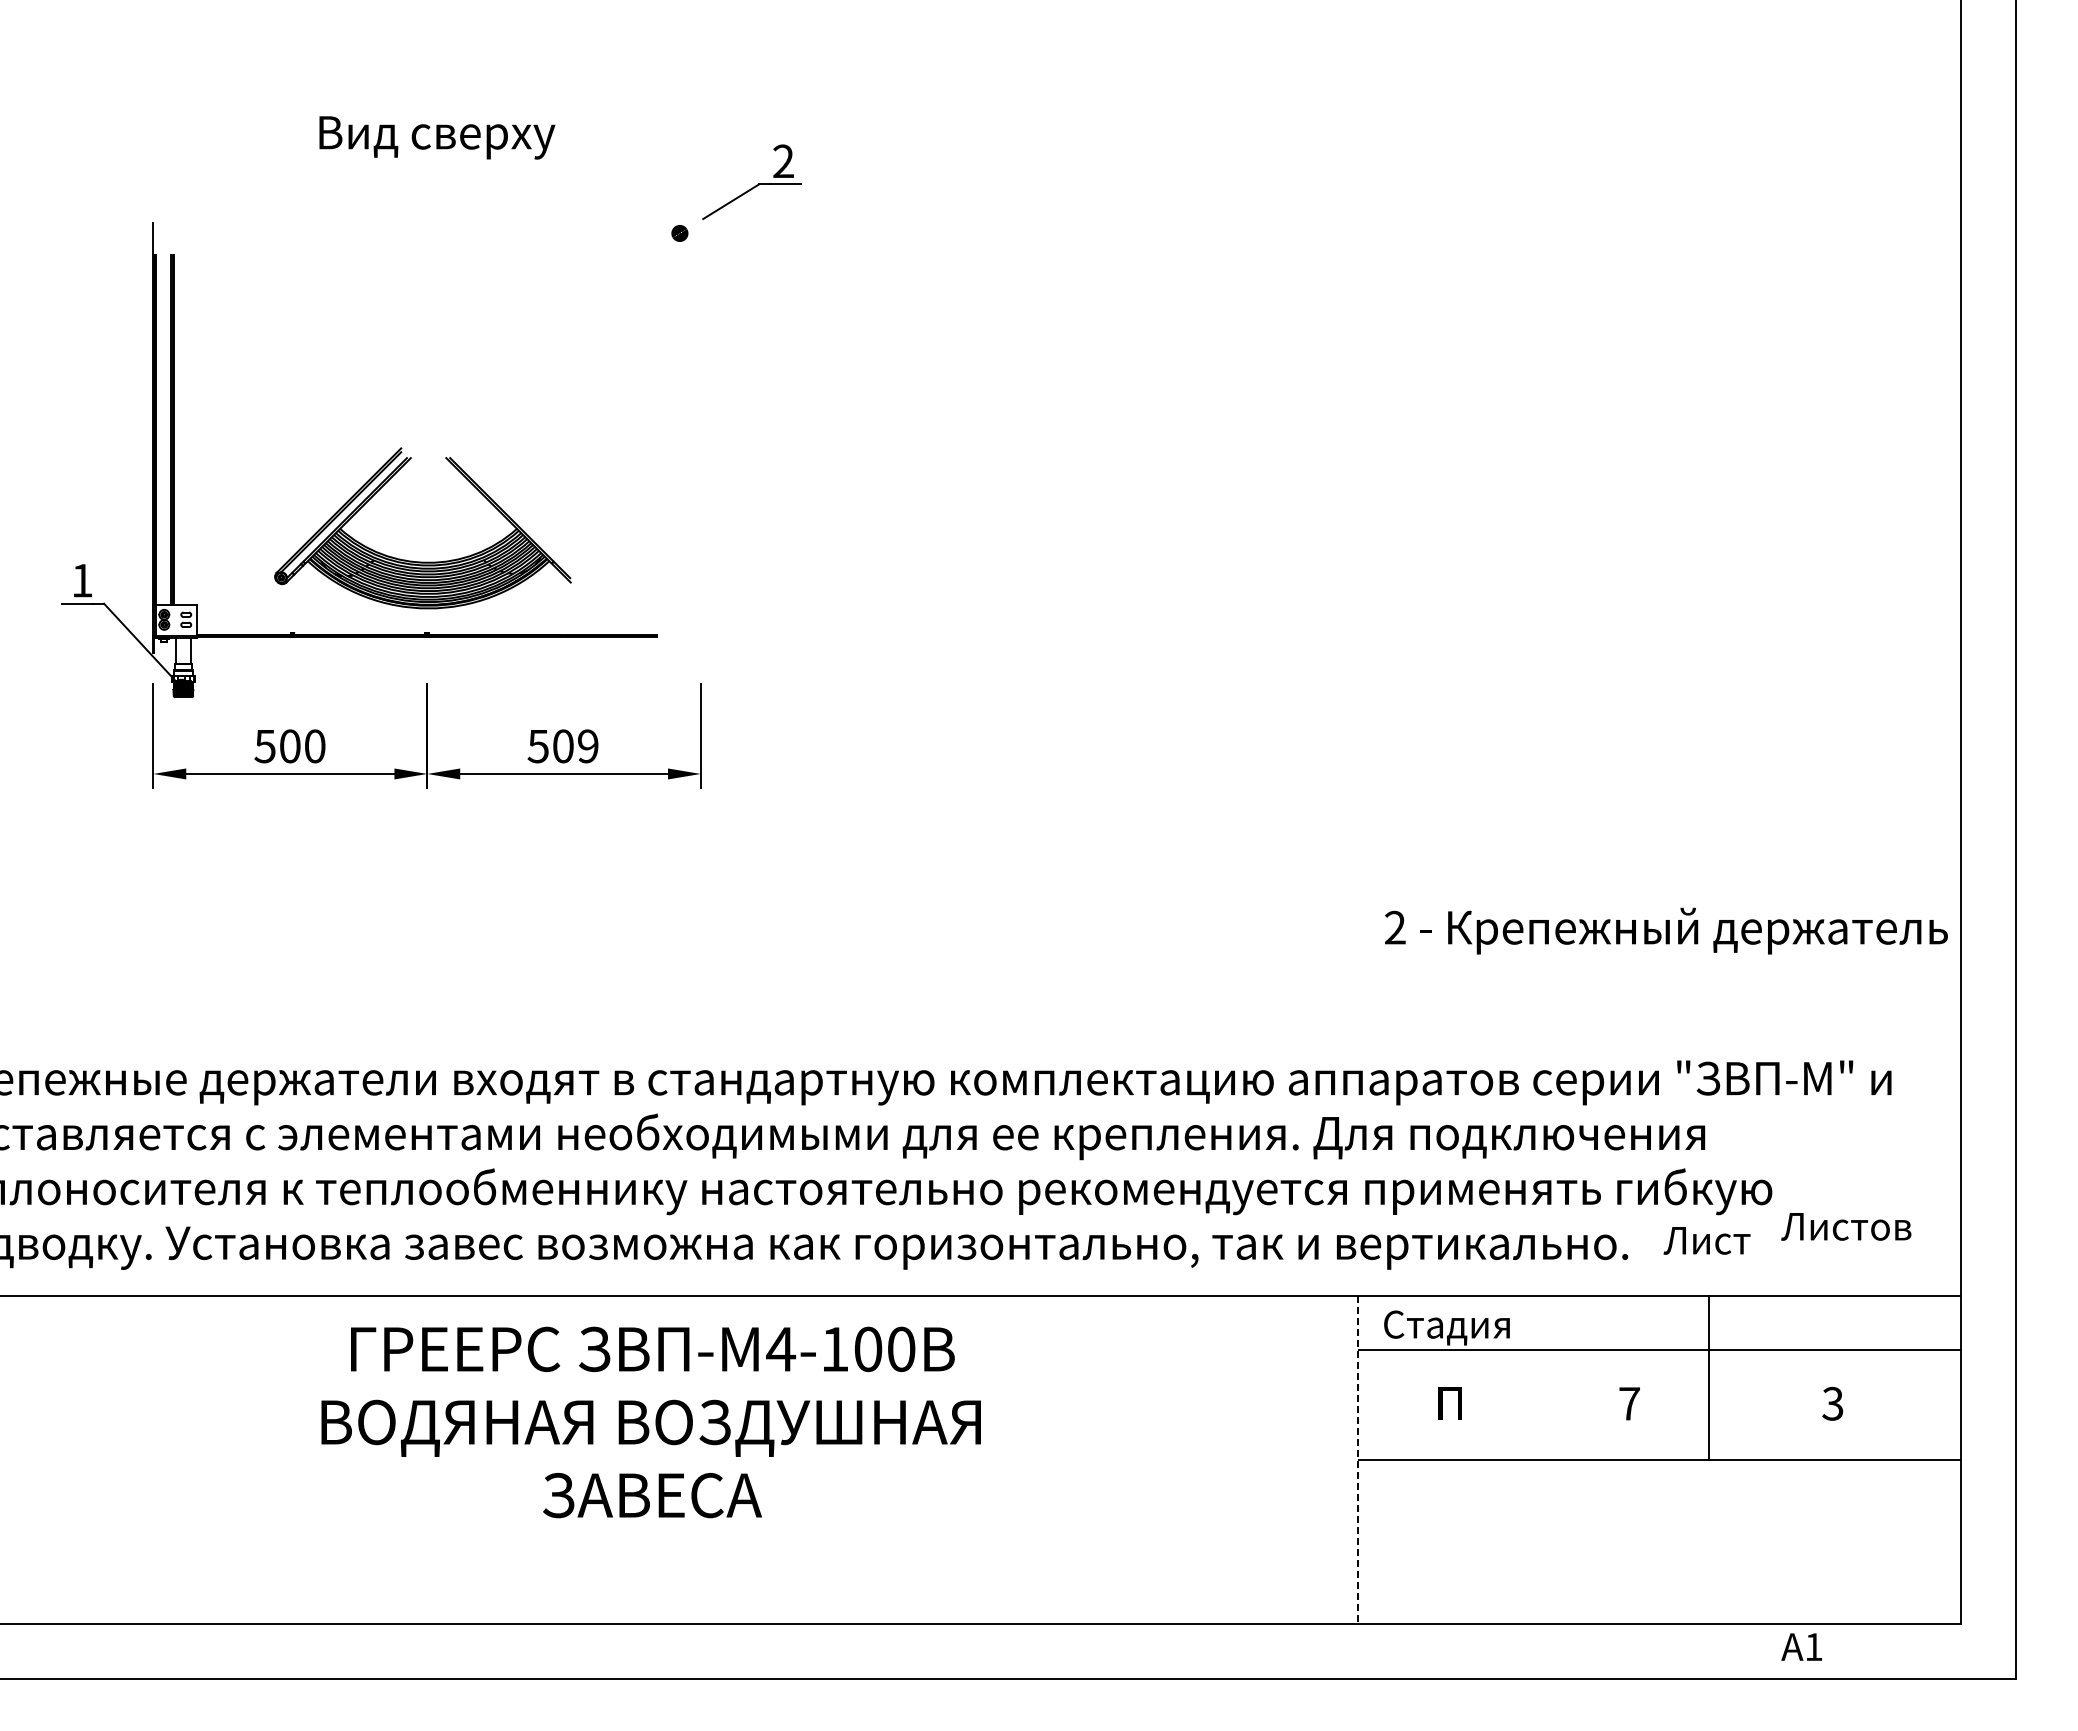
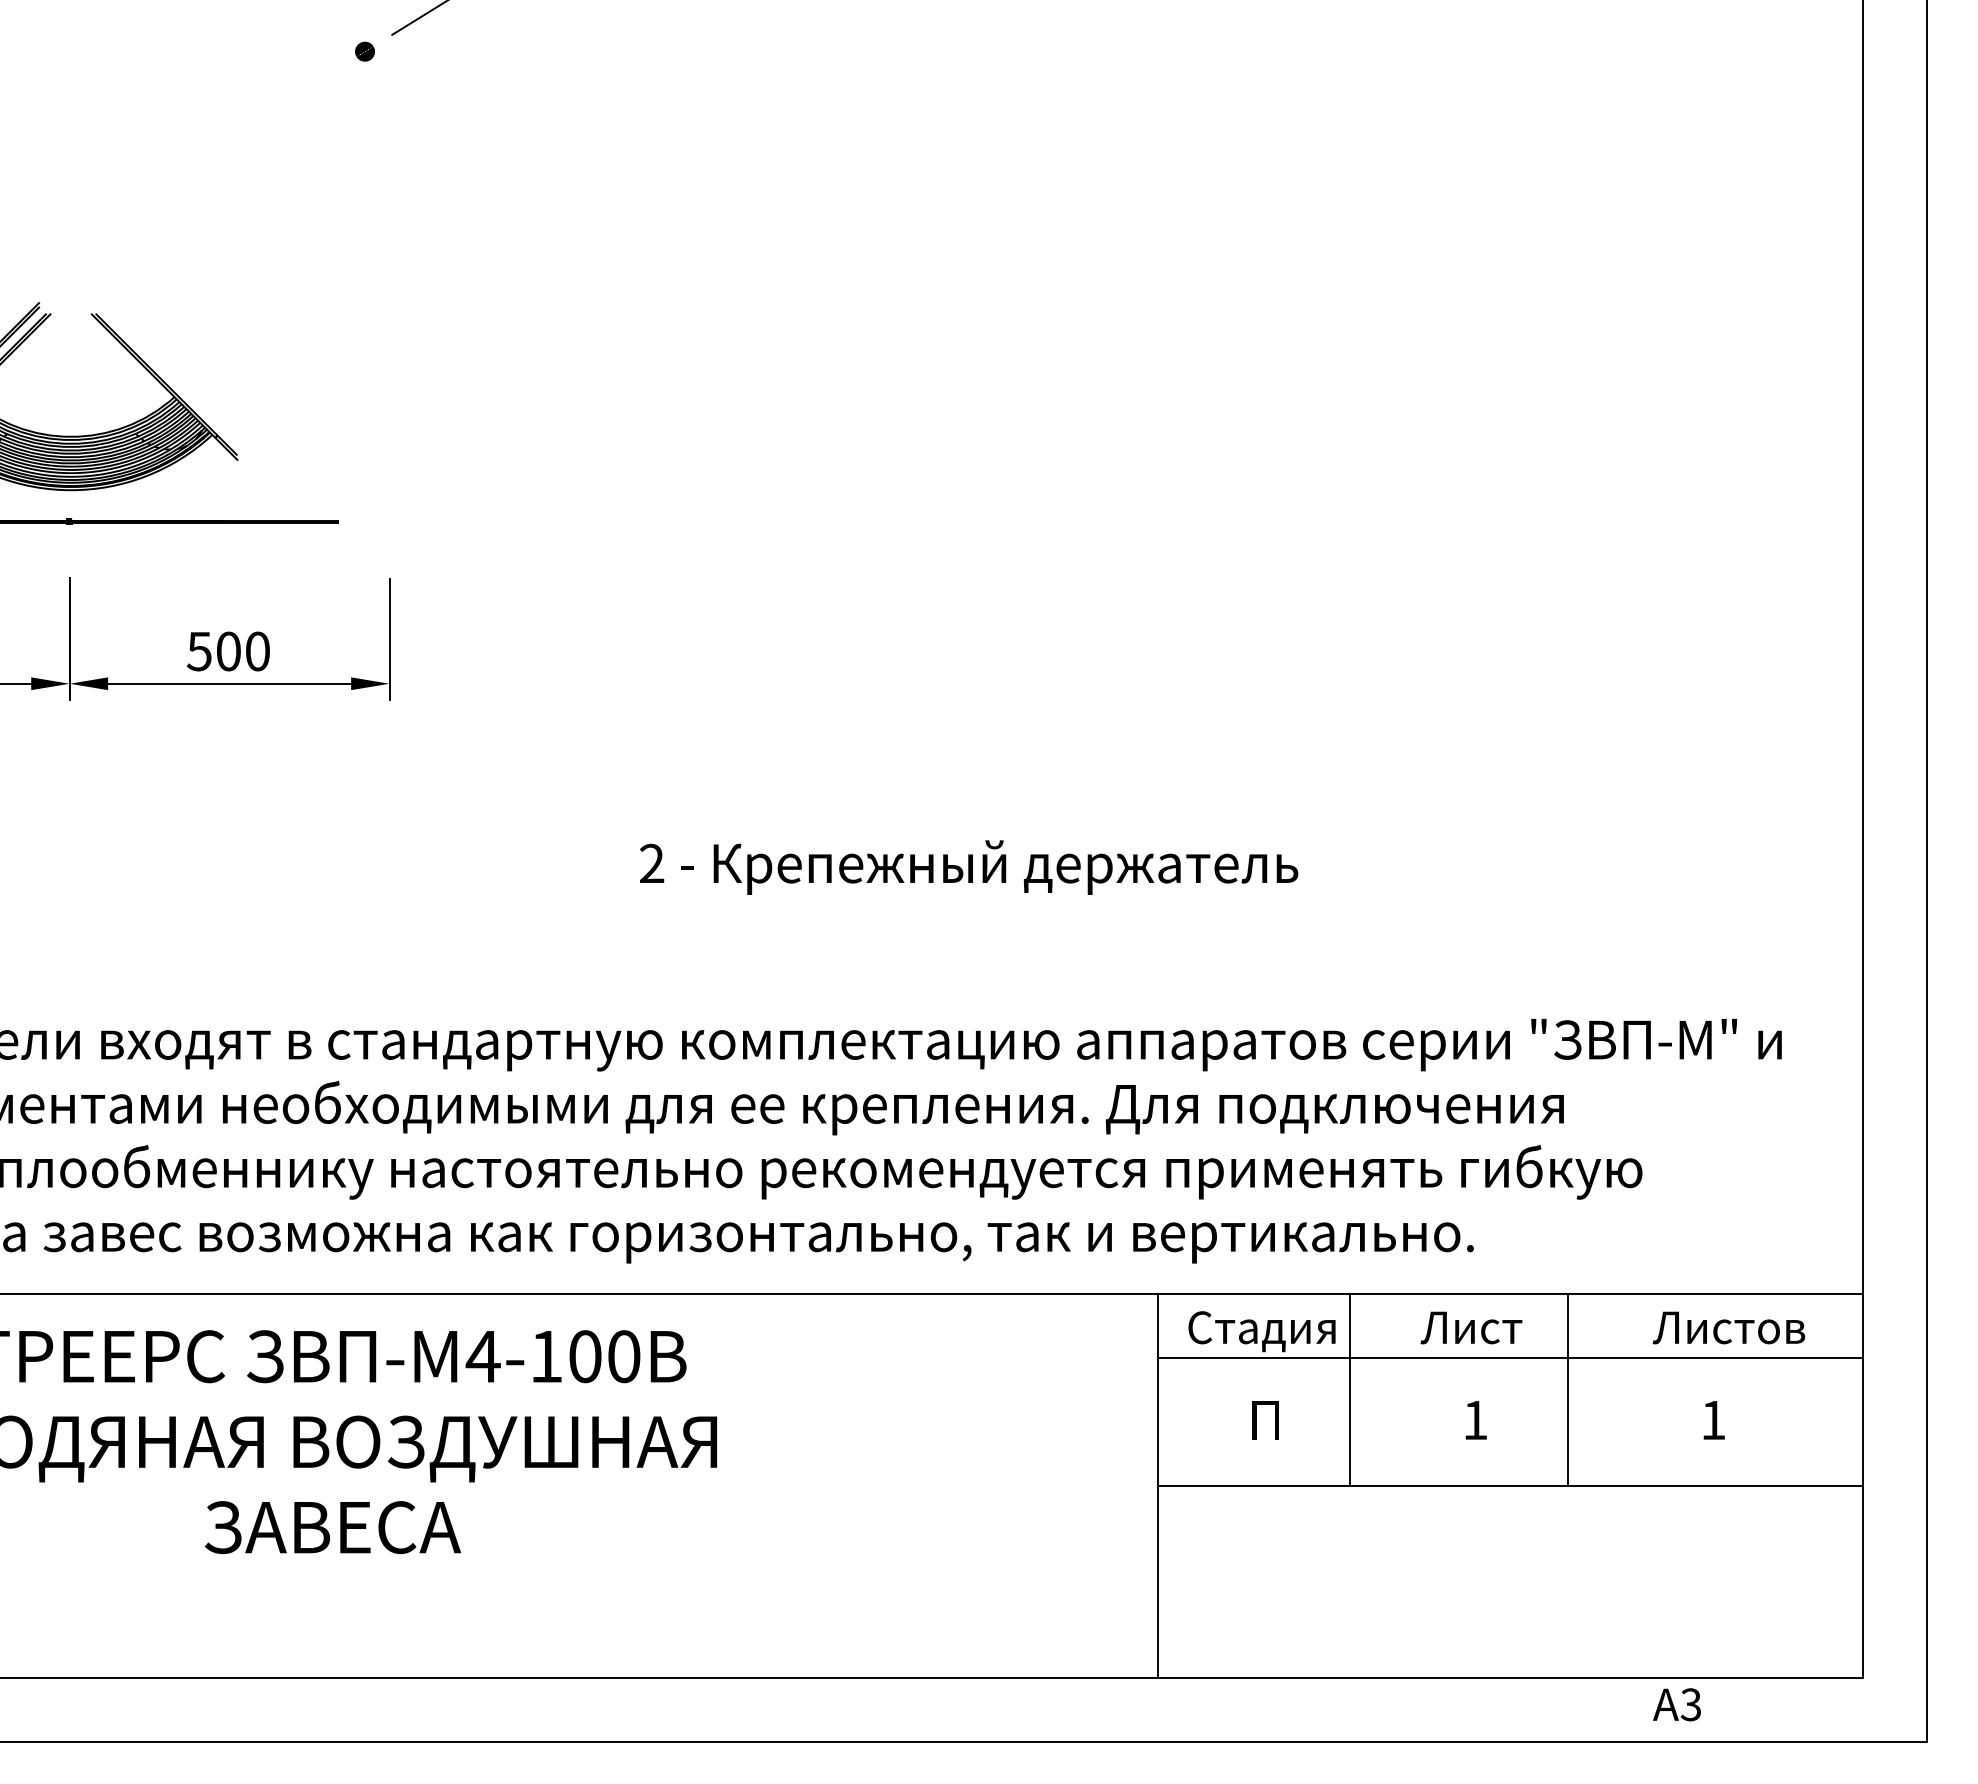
text: (588, 746) -> (258, 651), 509 -> 500
text: (1666, 930) -> (969, 866), moved
text: (1846, 1226) -> (1729, 1327), moved
text: (1706, 1240) -> (1470, 1327), moved
line: (1522, 1377) -> (1350, 1389), added
text: (1629, 1403) -> (1475, 1419), 7 -> 1
text: (1832, 1403) -> (1712, 1419), 3 -> 1
line: (1358, 1460) -> (1158, 1486), dashed -> solid
text: (1813, 1647) -> (1690, 1705), 1 -> 3

